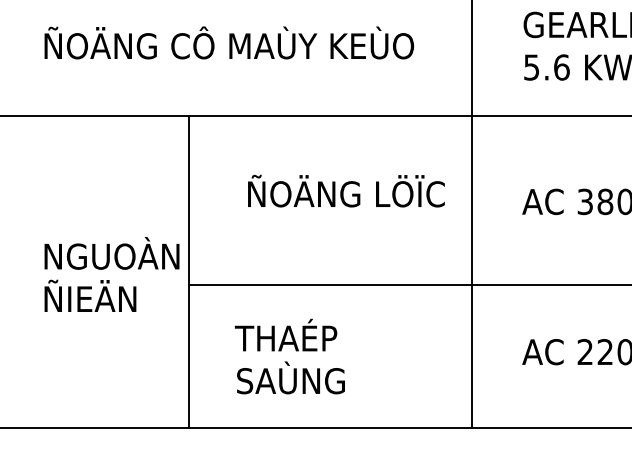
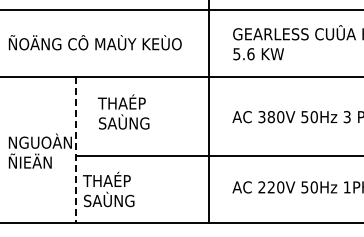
text: (340, 189) -> (147, 111), ÑOÄNG LÖÏC -> THAÉP SAÙNG
line: (189, 271) -> (76, 149), solid -> dashed
text: (289, 356) -> (108, 189), moved

